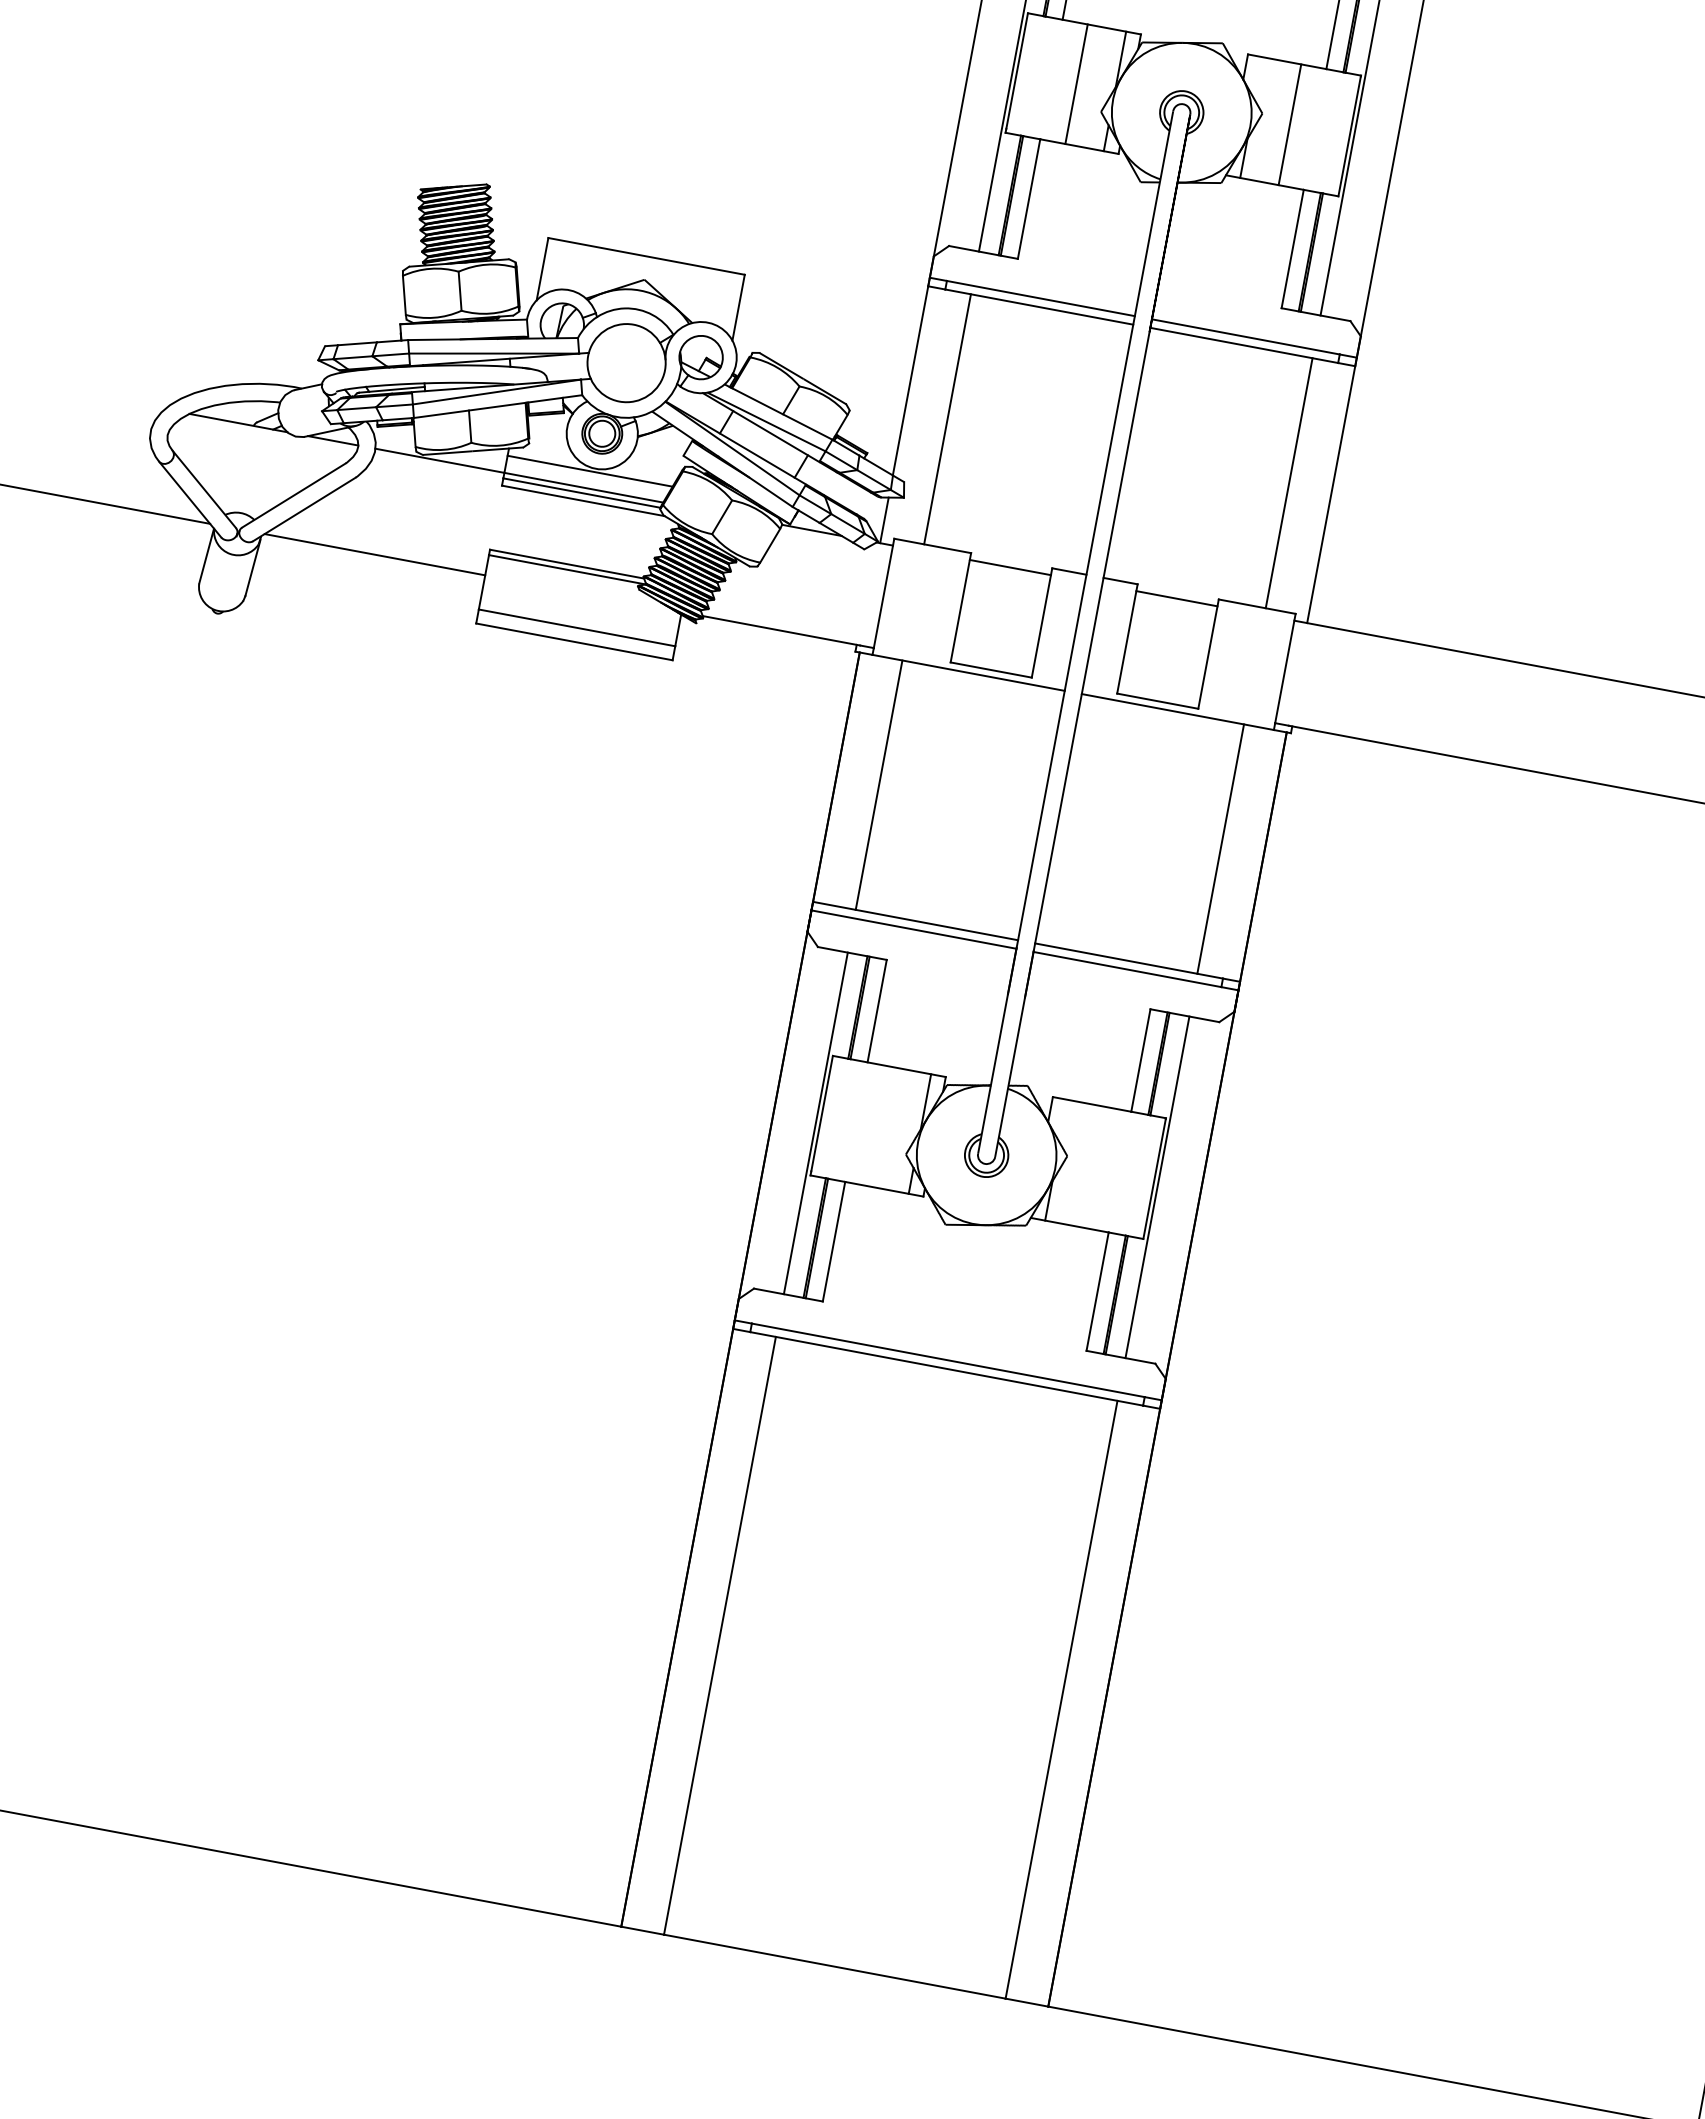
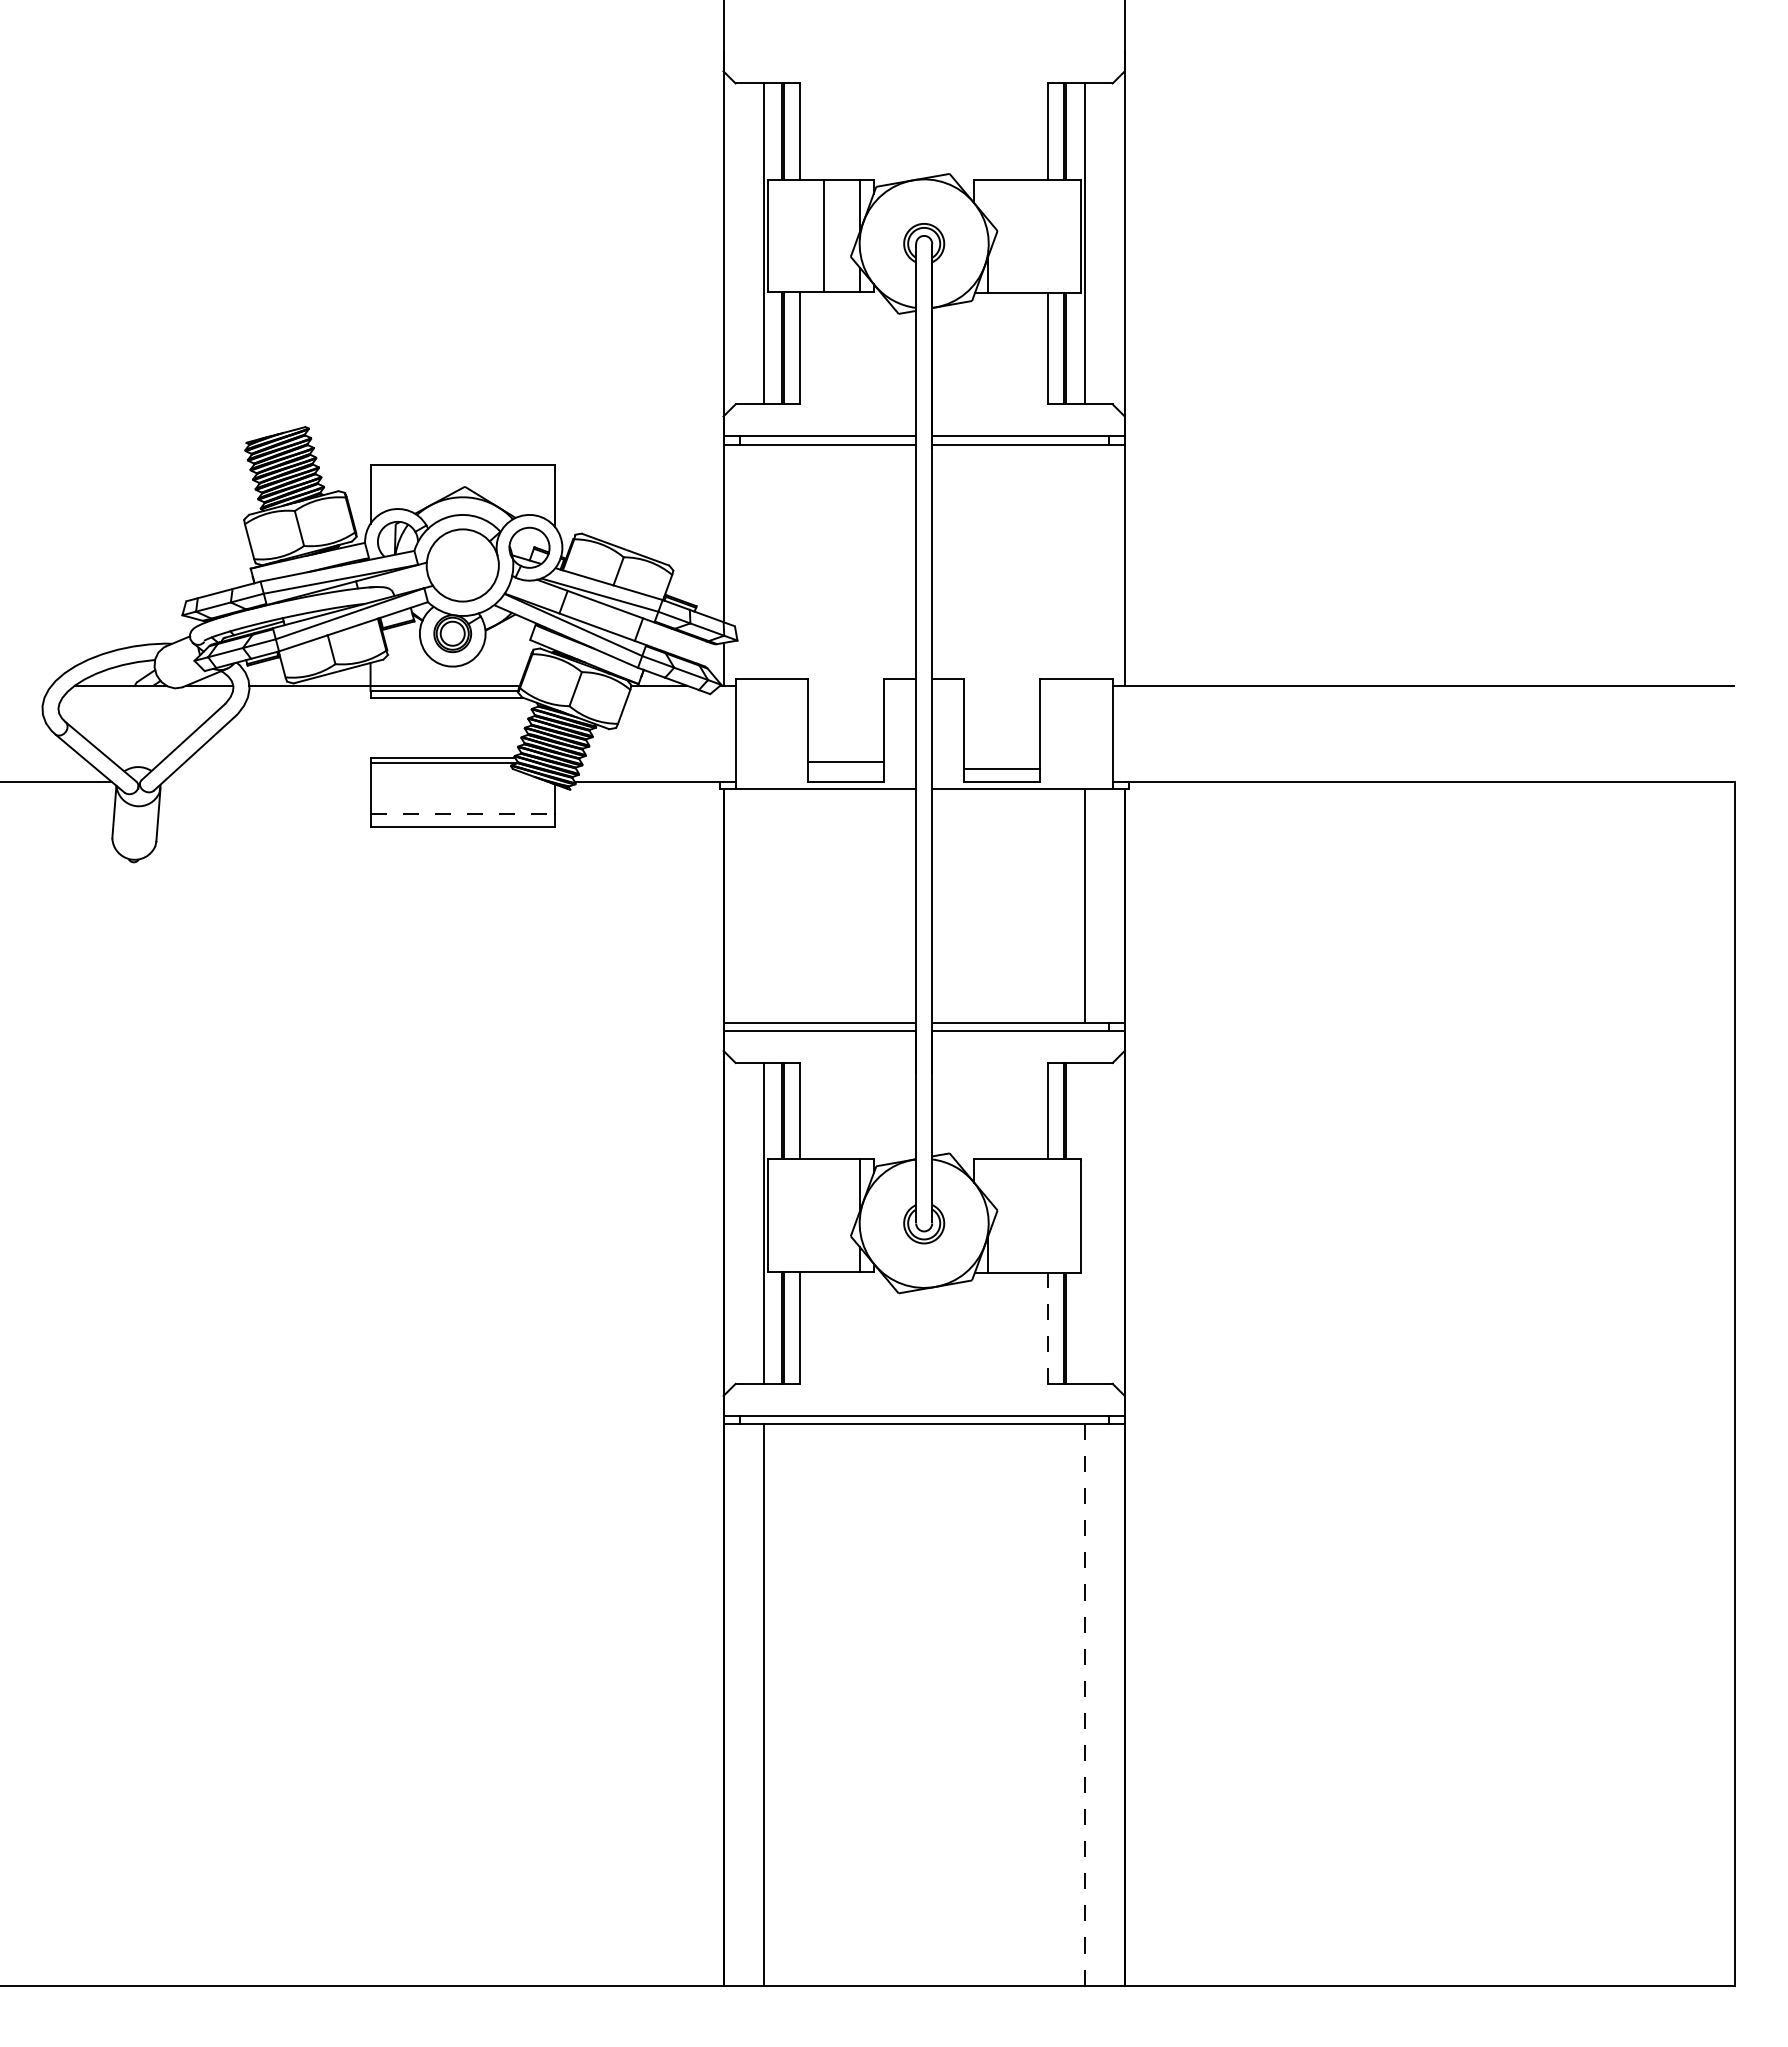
line: (1290, 124) -> (1024, 236), removed
line: (947, 418) -> (763, 561), removed
line: (589, 470) -> (447, 669), removed
line: (1289, 482) -> (1084, 561), removed
line: (374, 555) -> (266, 782), removed
line: (1010, 567) -> (845, 761), moved
line: (1177, 598) -> (1002, 768), moved
line: (577, 628) -> (463, 814), solid -> dashed
line: (878, 784) -> (763, 905), removed
line: (1157, 1186) -> (1084, 1222), removed
line: (1098, 1291) -> (1048, 1328), solid -> dashed
line: (1061, 1699) -> (1084, 1704), solid -> dashed

